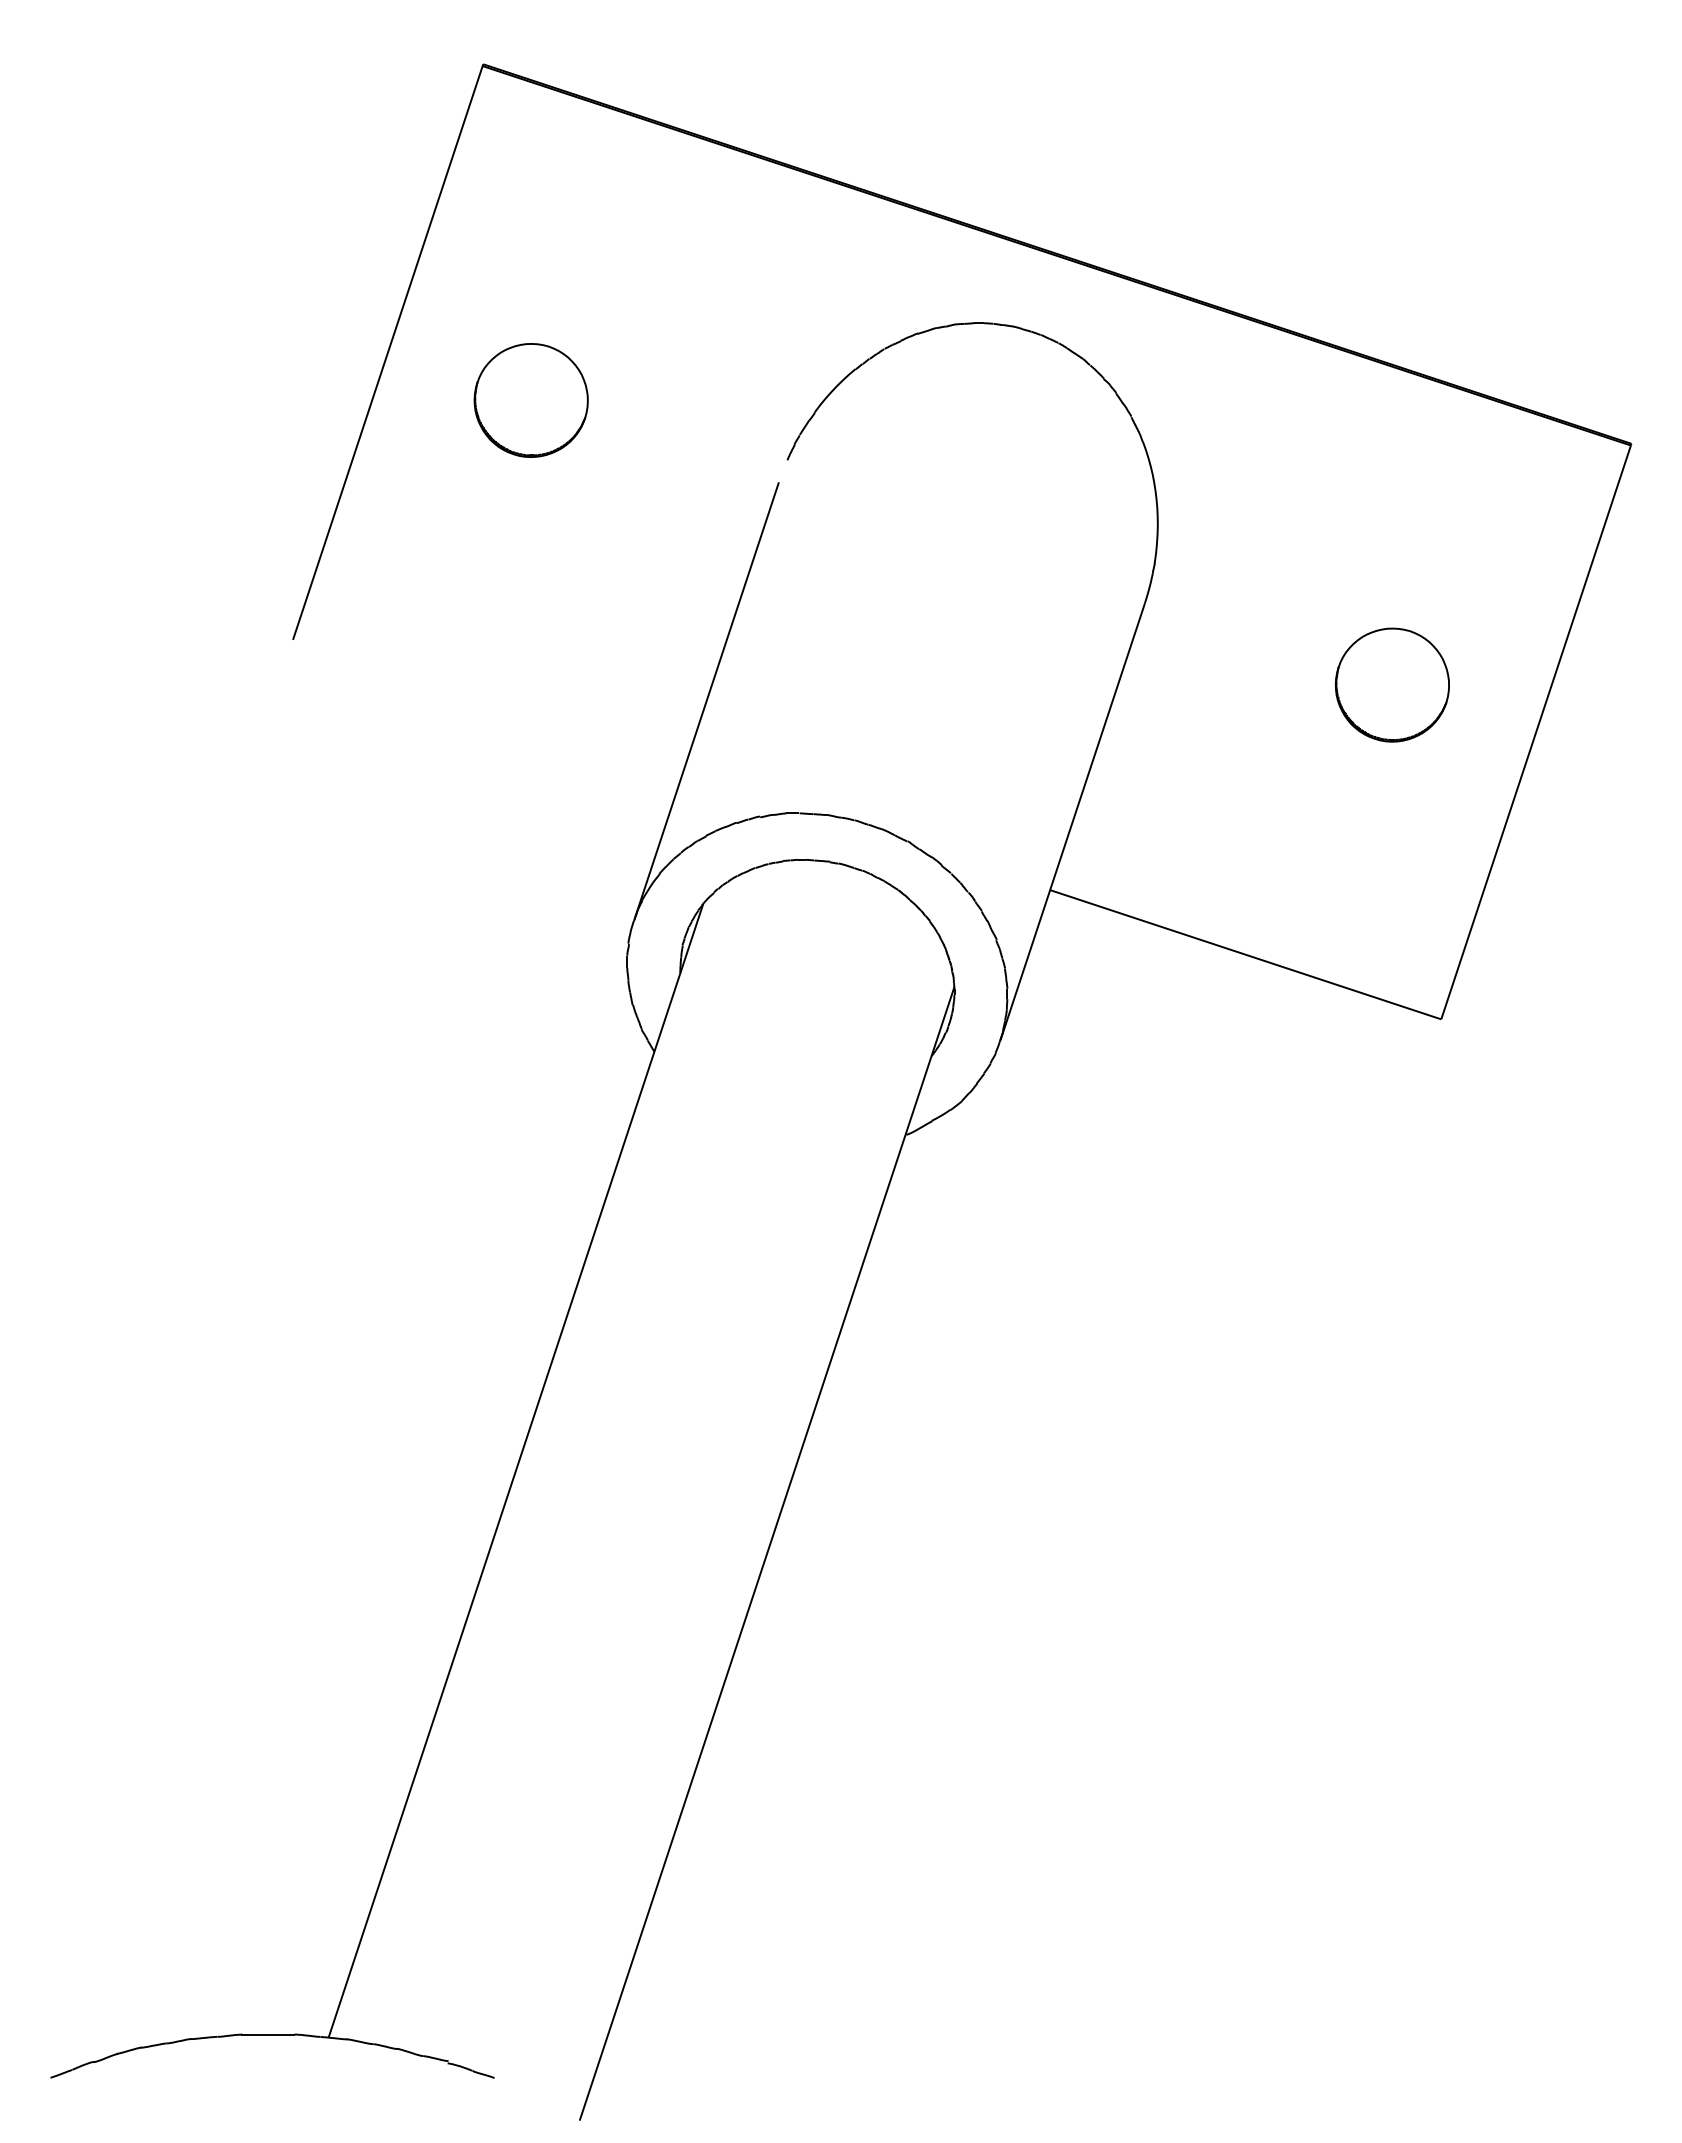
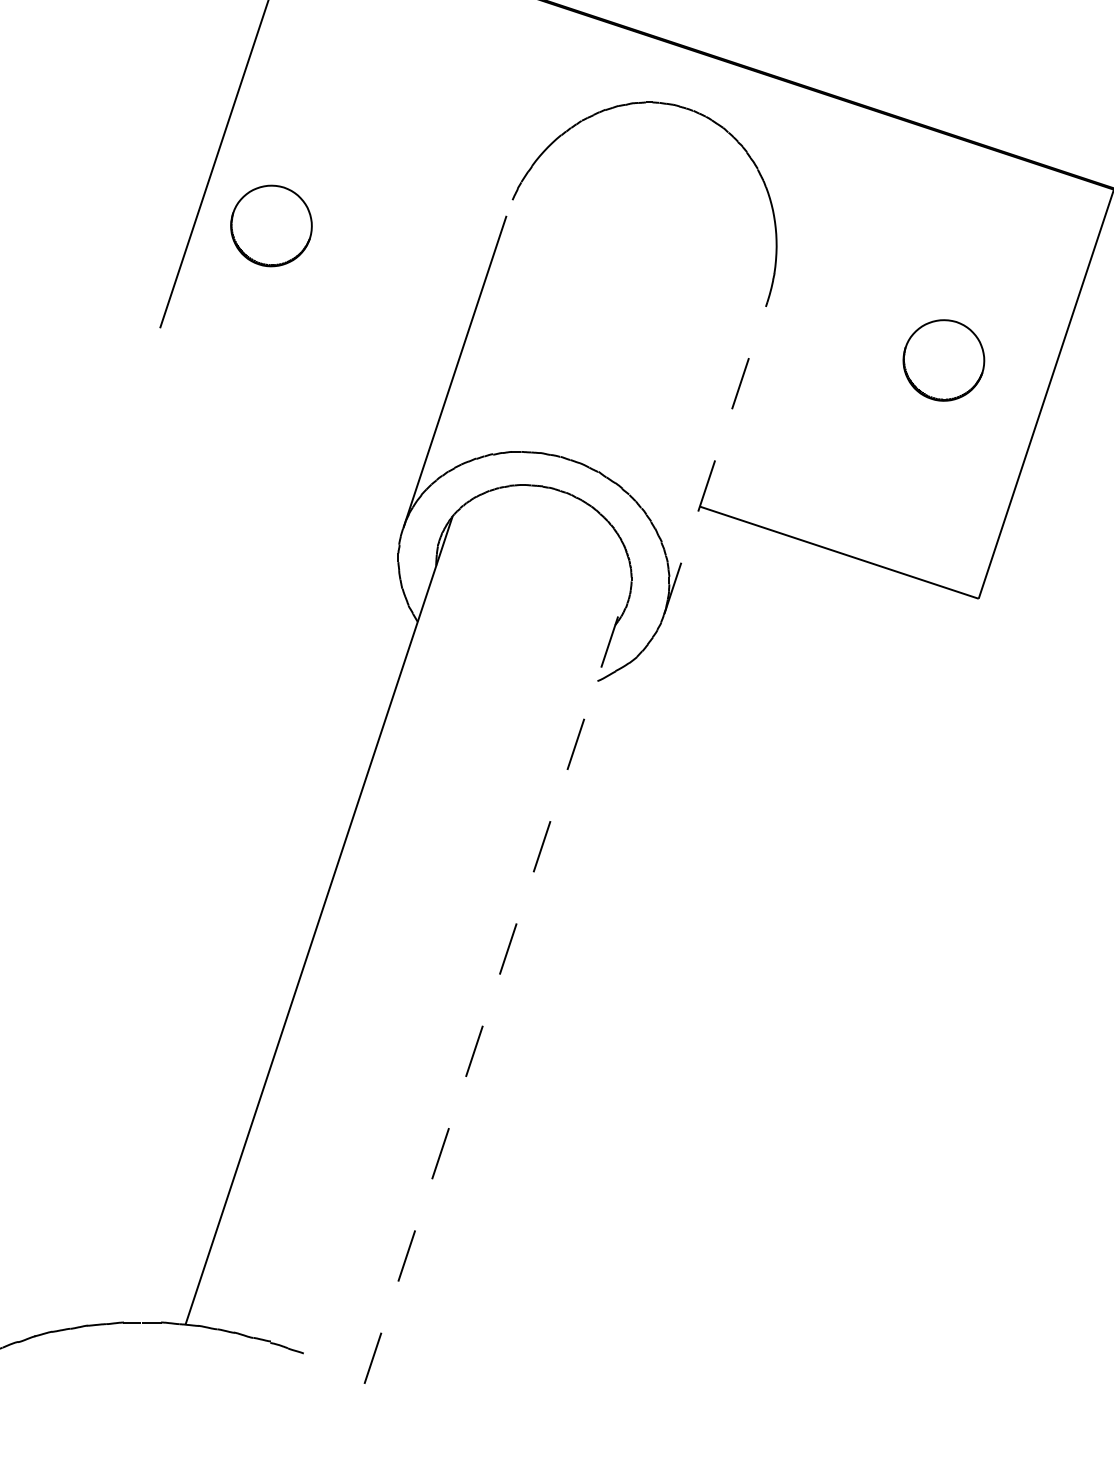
part: (530, 400) -> (270, 226), moved
line: (1072, 821) -> (715, 457), solid -> dashed
line: (767, 1553) -> (498, 979), solid -> dashed

